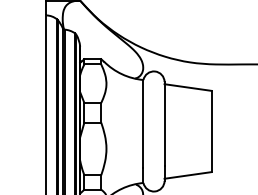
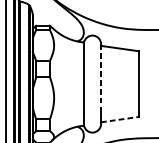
line: (164, 123) -> (101, 77), solid -> dashed
line: (188, 175) -> (120, 119), solid -> dashed

